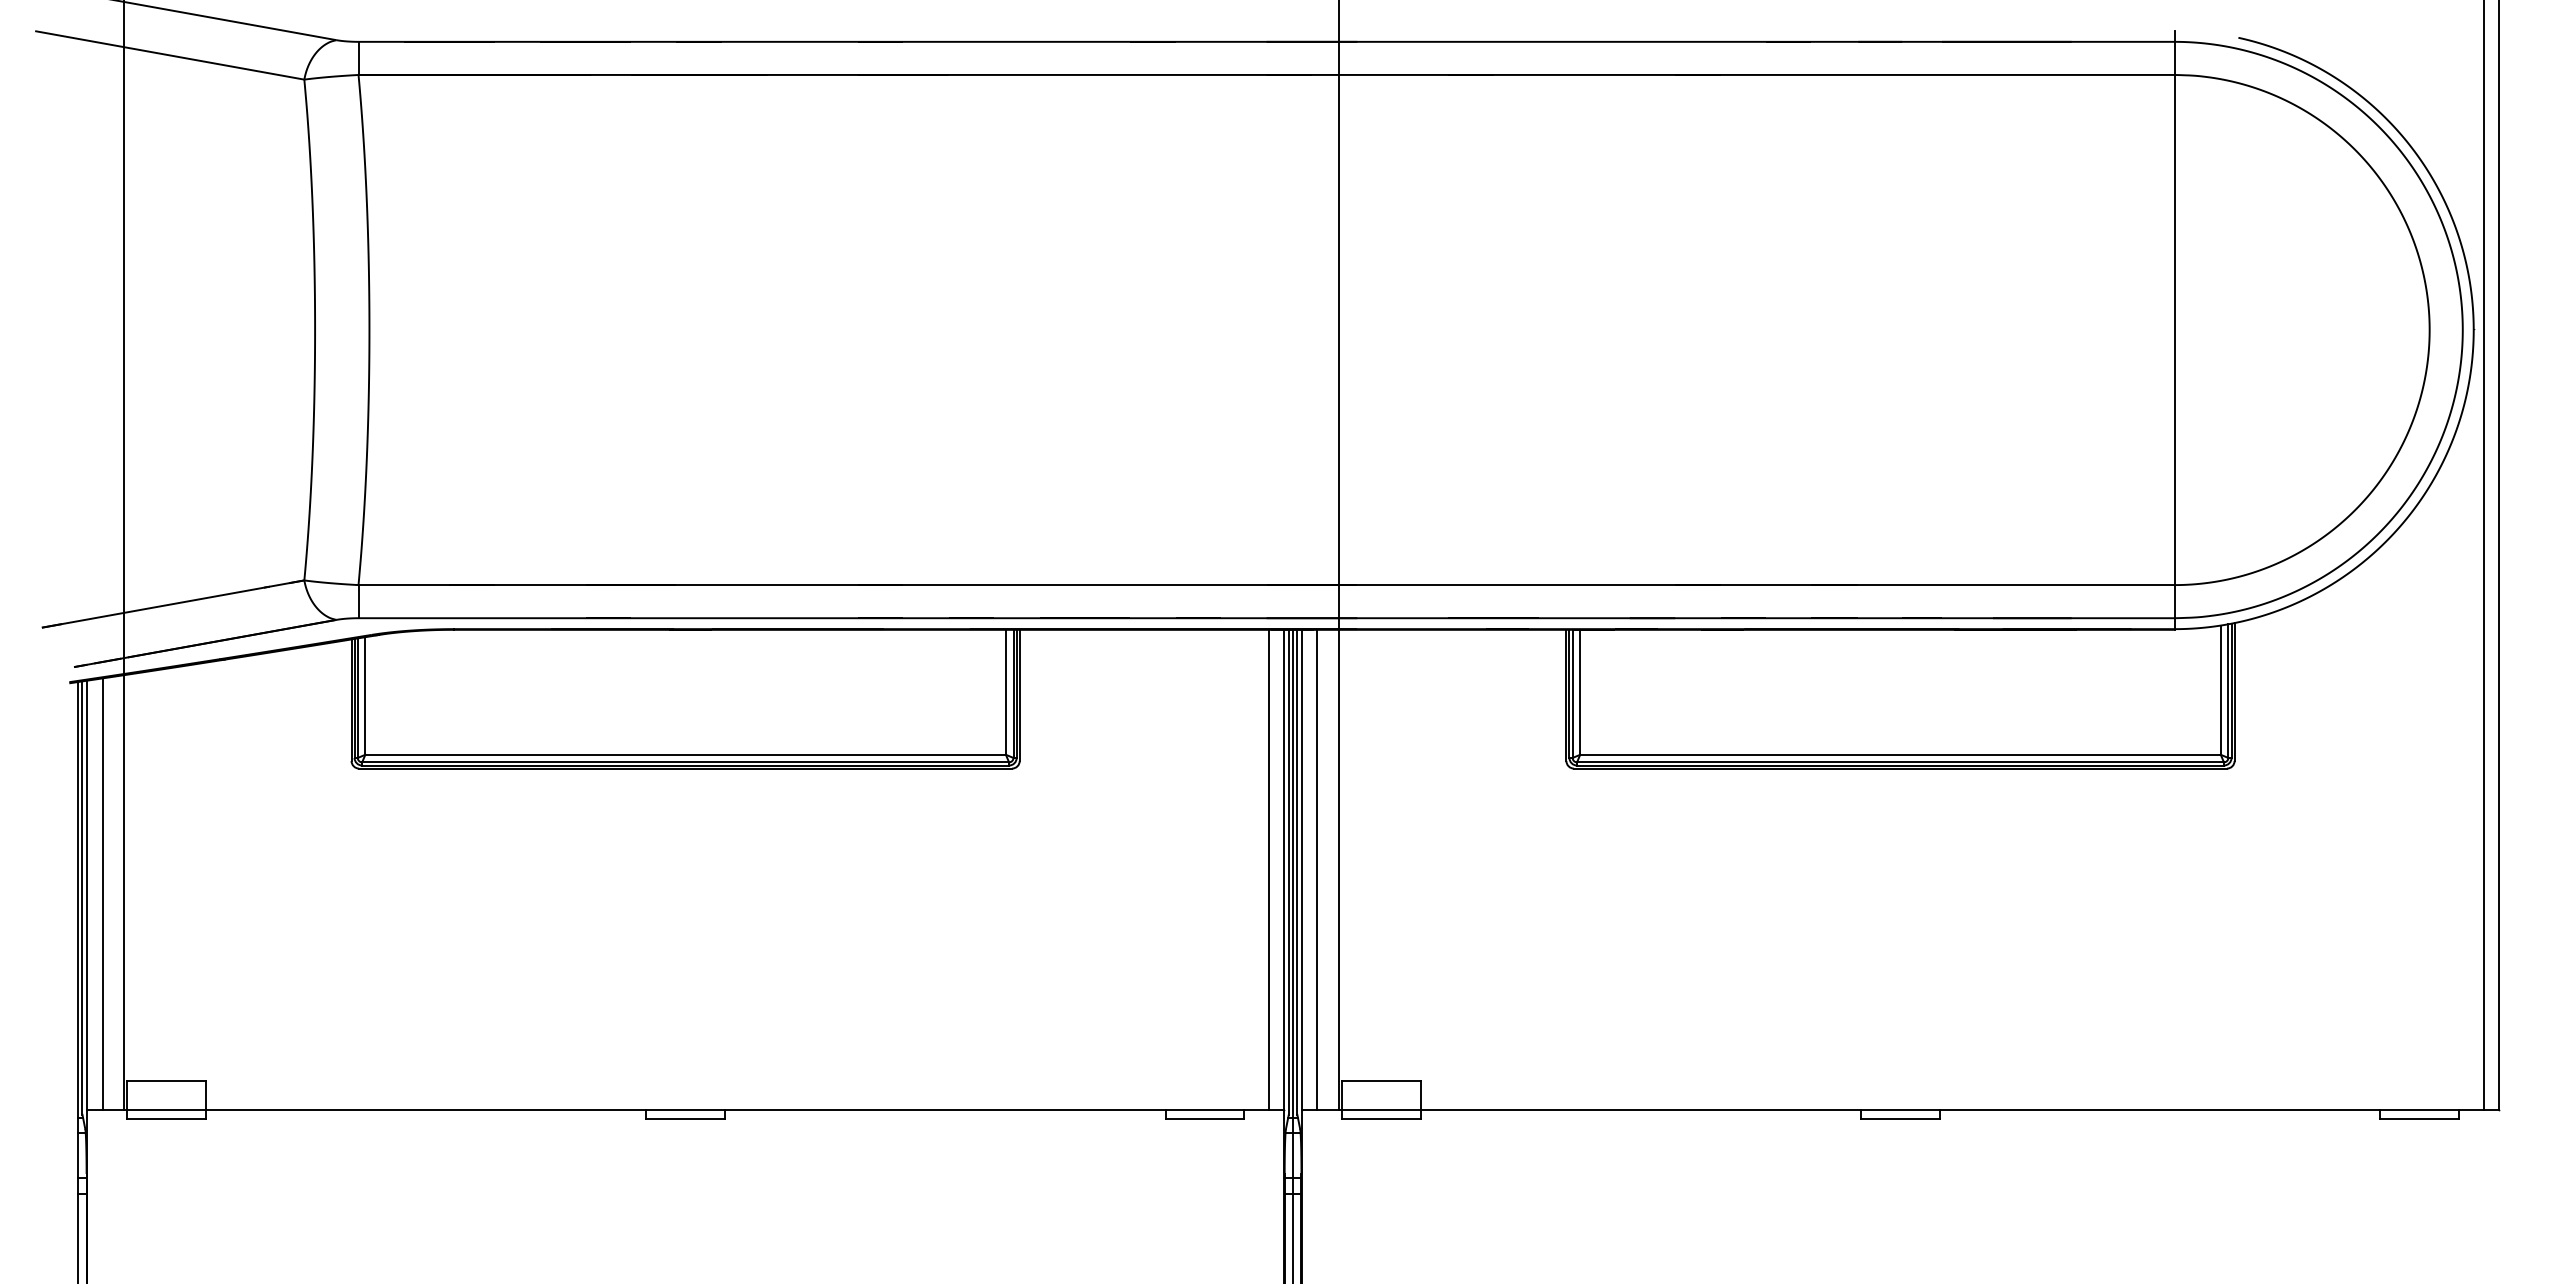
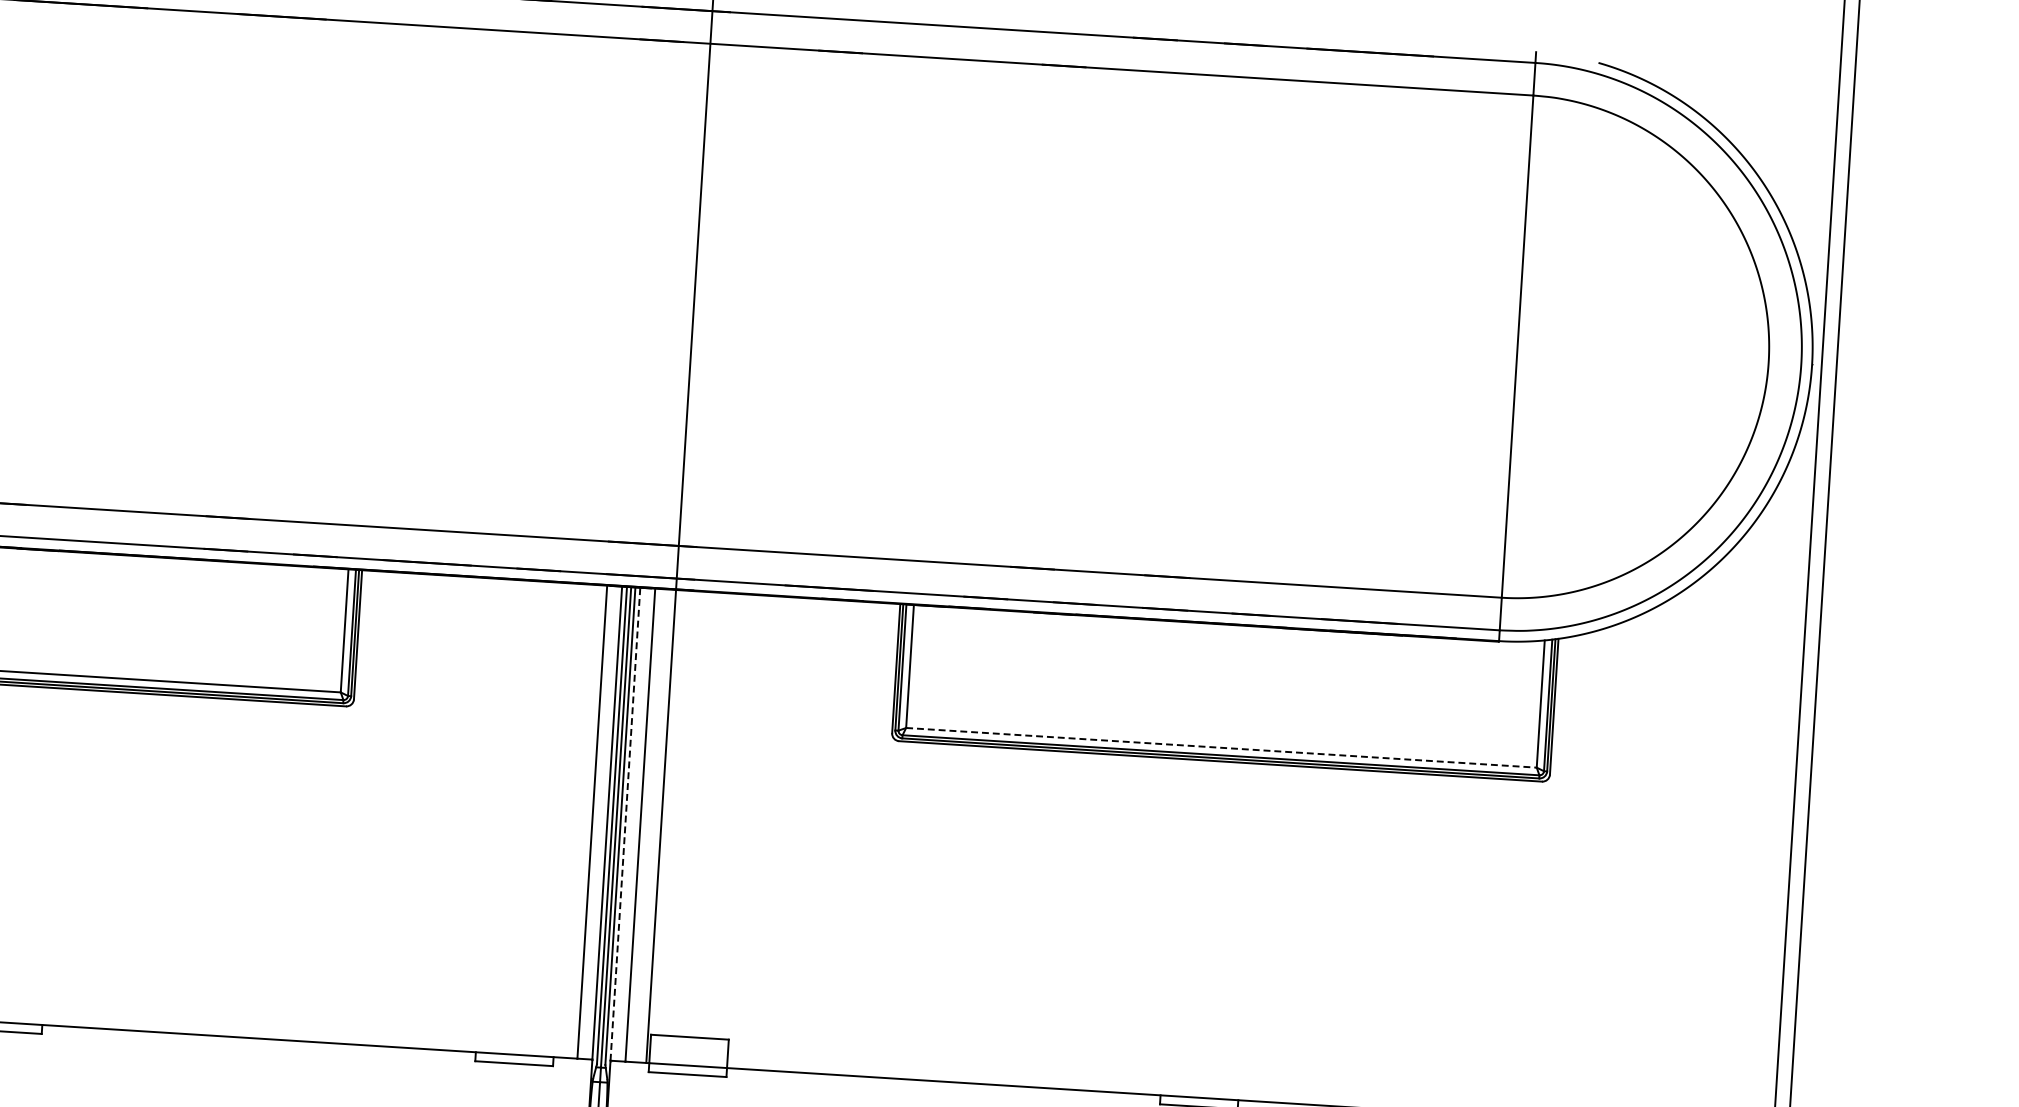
line: (1901, 754) -> (1222, 747), solid -> dashed
line: (1302, 869) -> (625, 823), solid -> dashed

